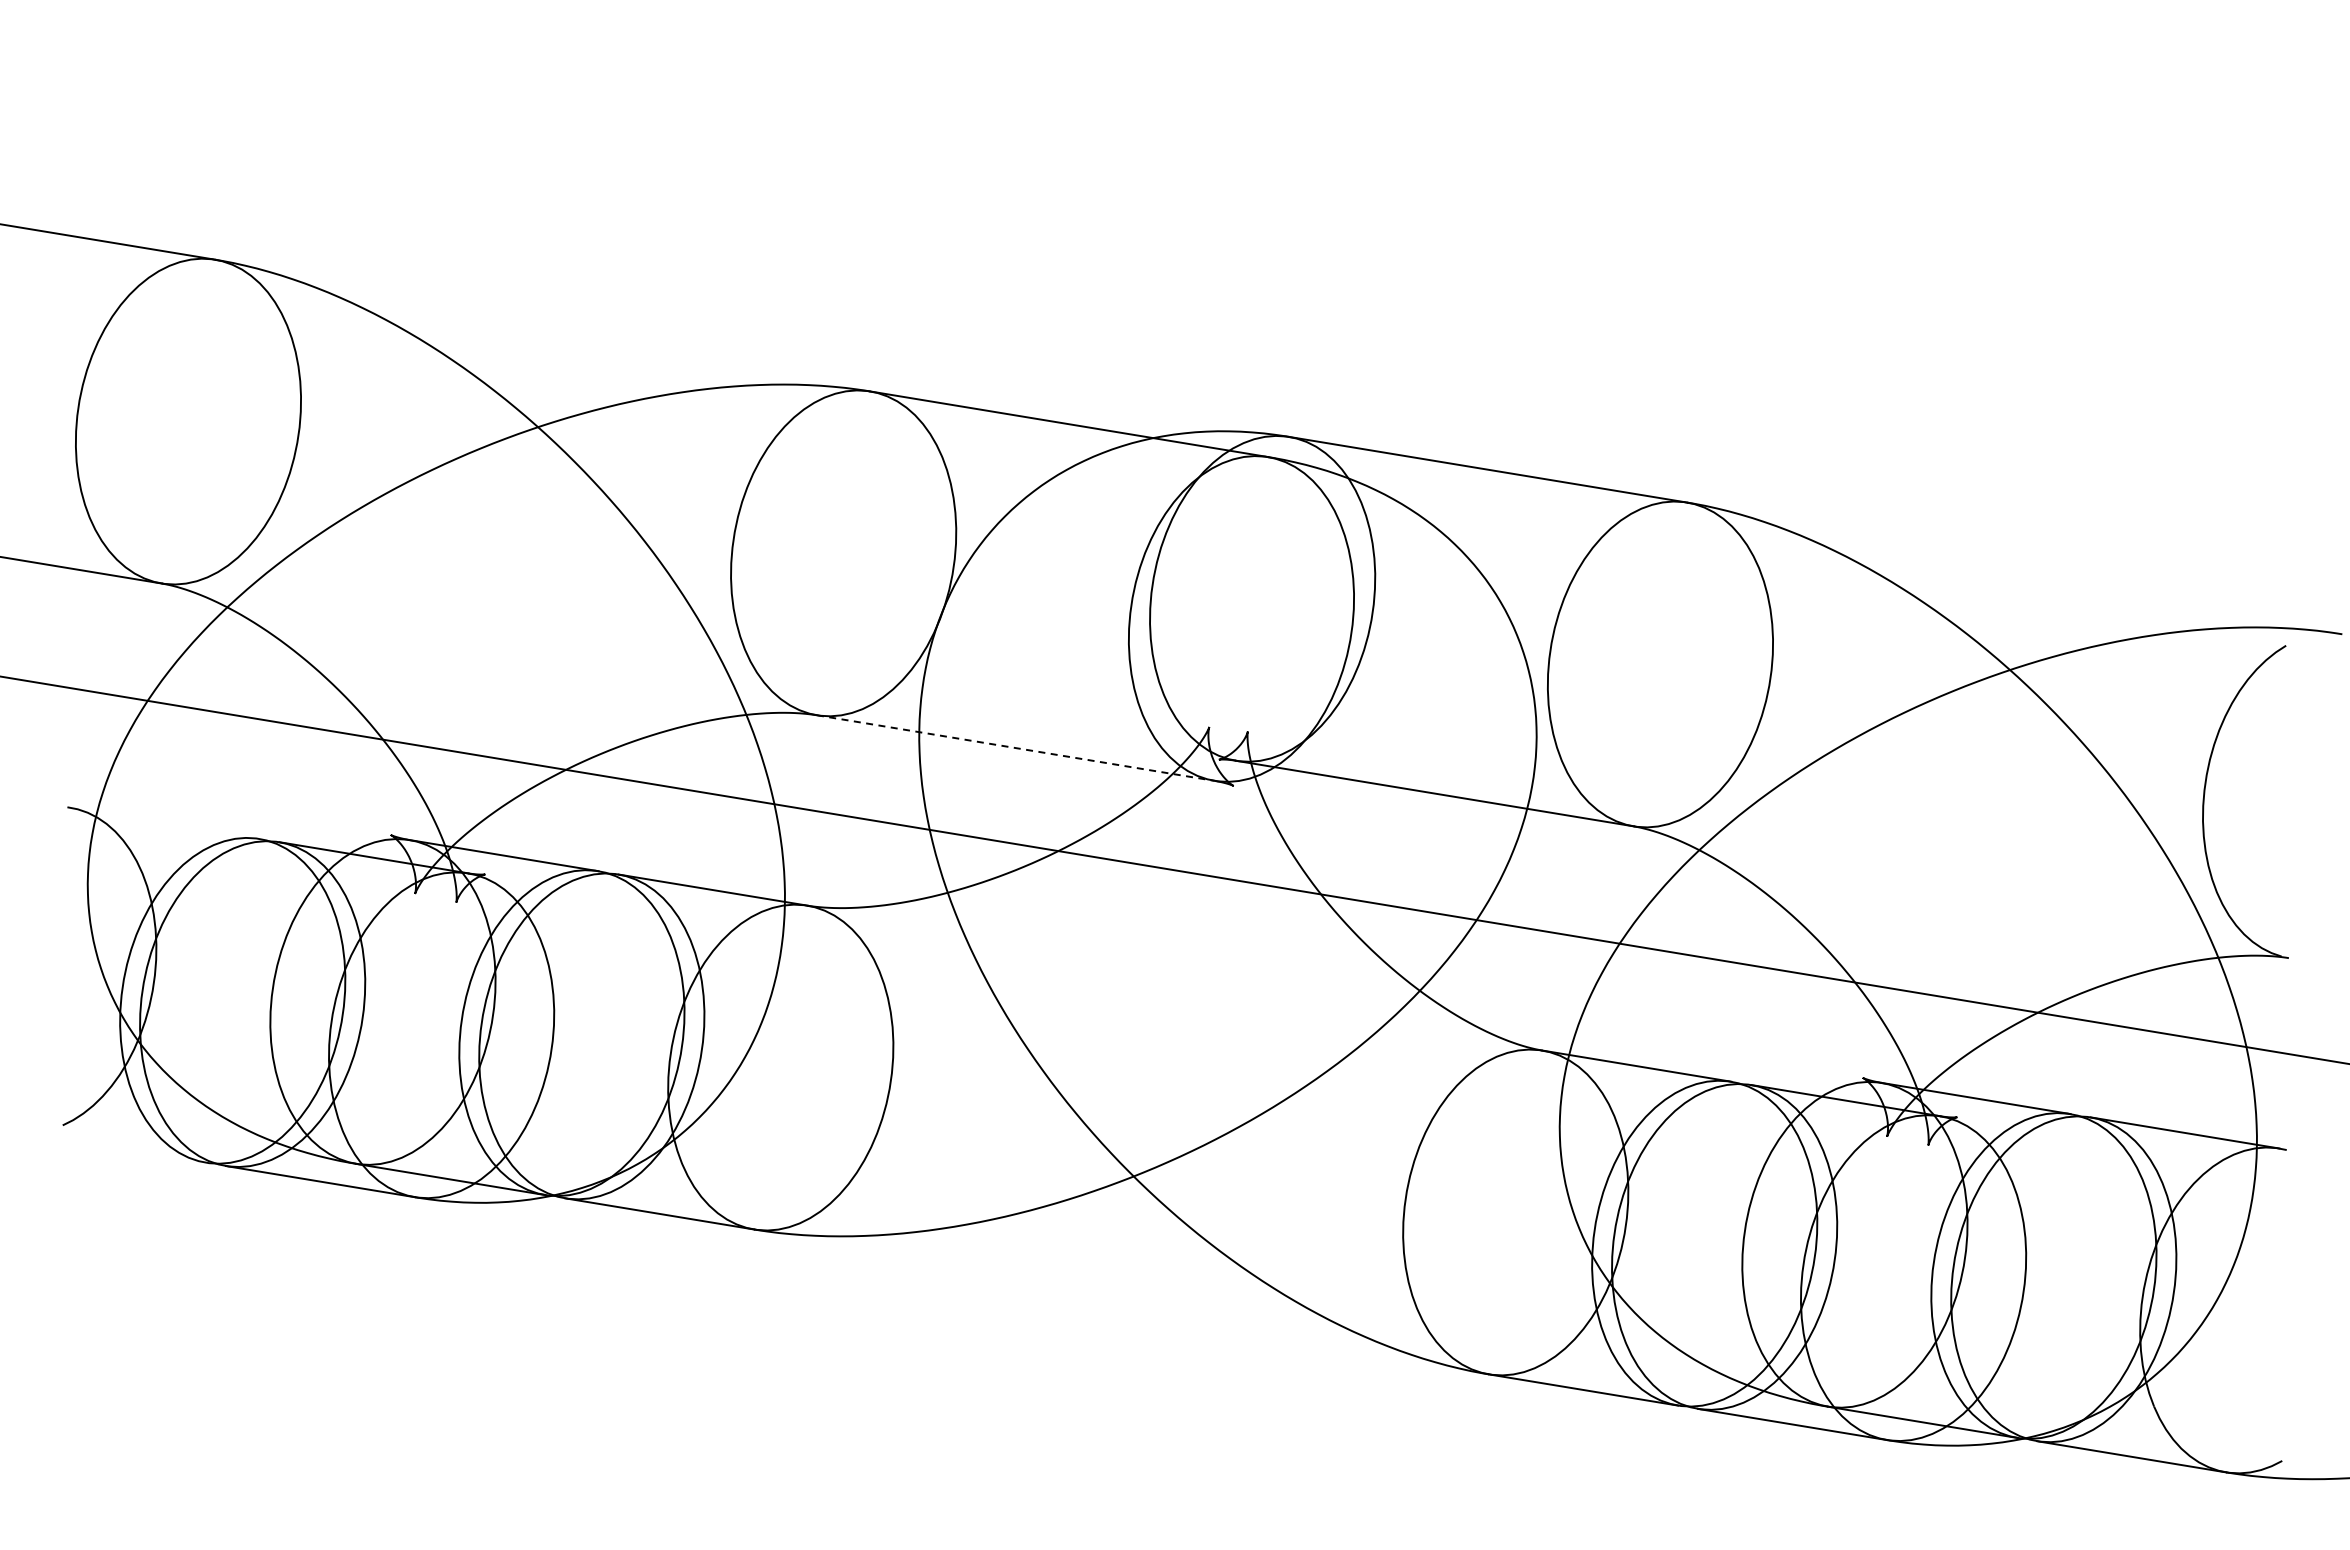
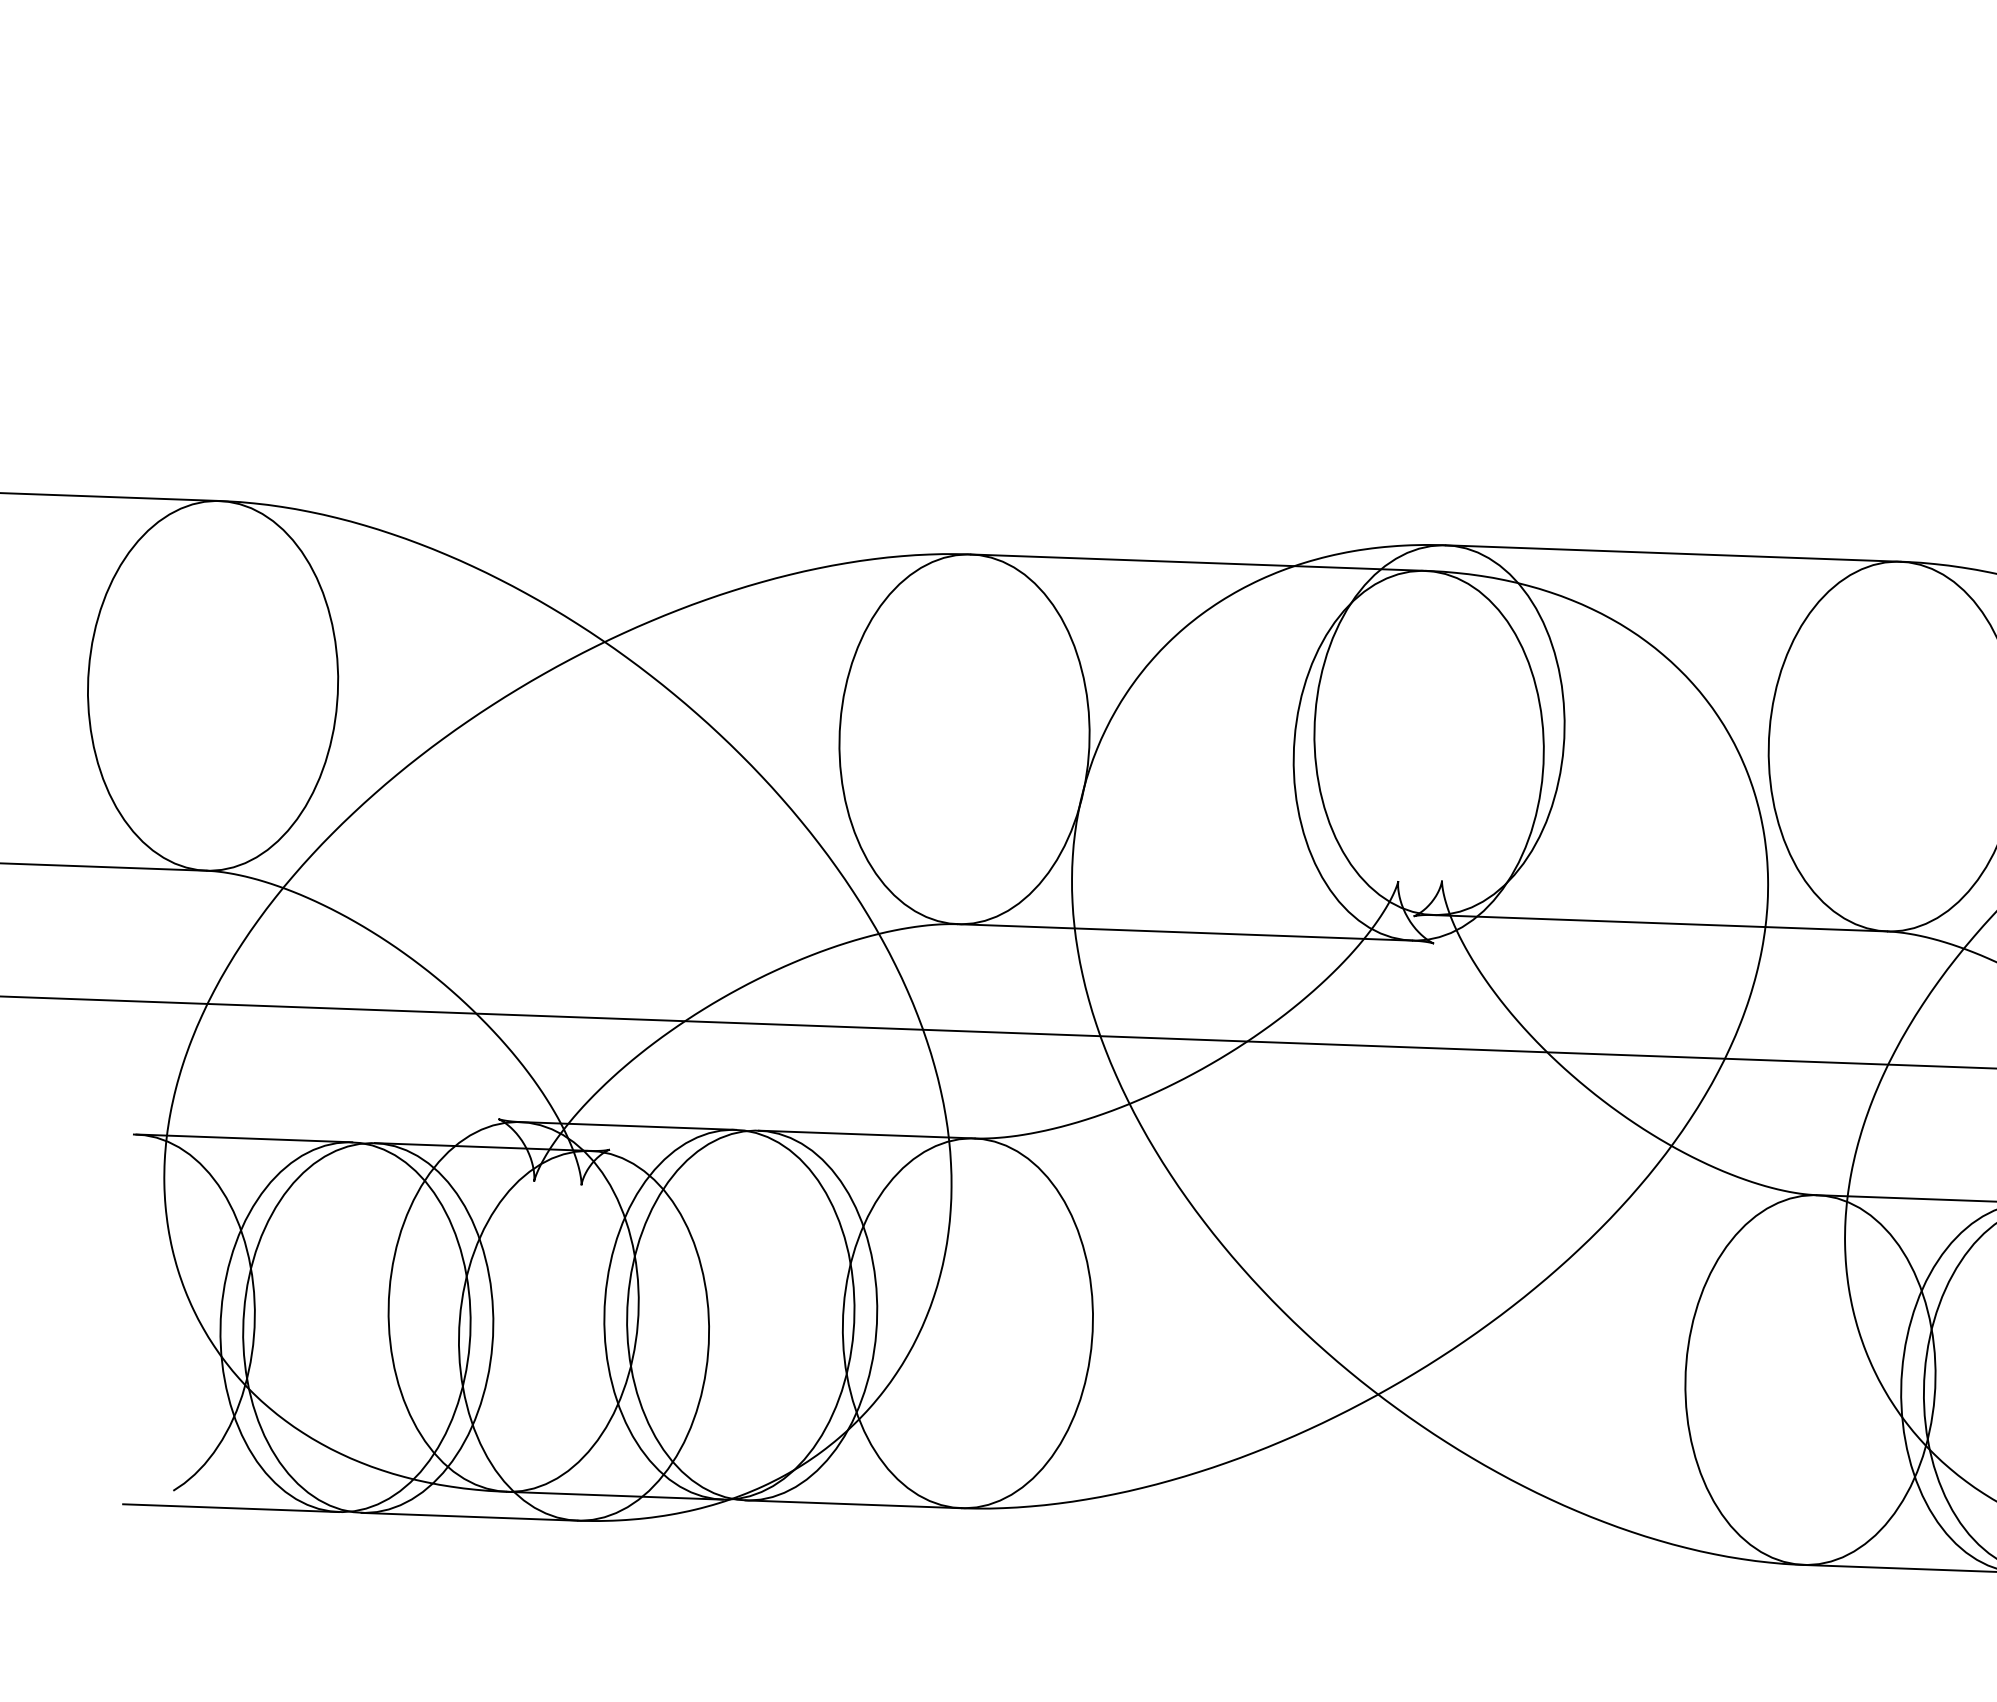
line: (1015, 748) -> (1184, 932), dashed -> solid
line: (164, 822) -> (243, 1137), added
line: (111, 1146) -> (230, 1507), added

